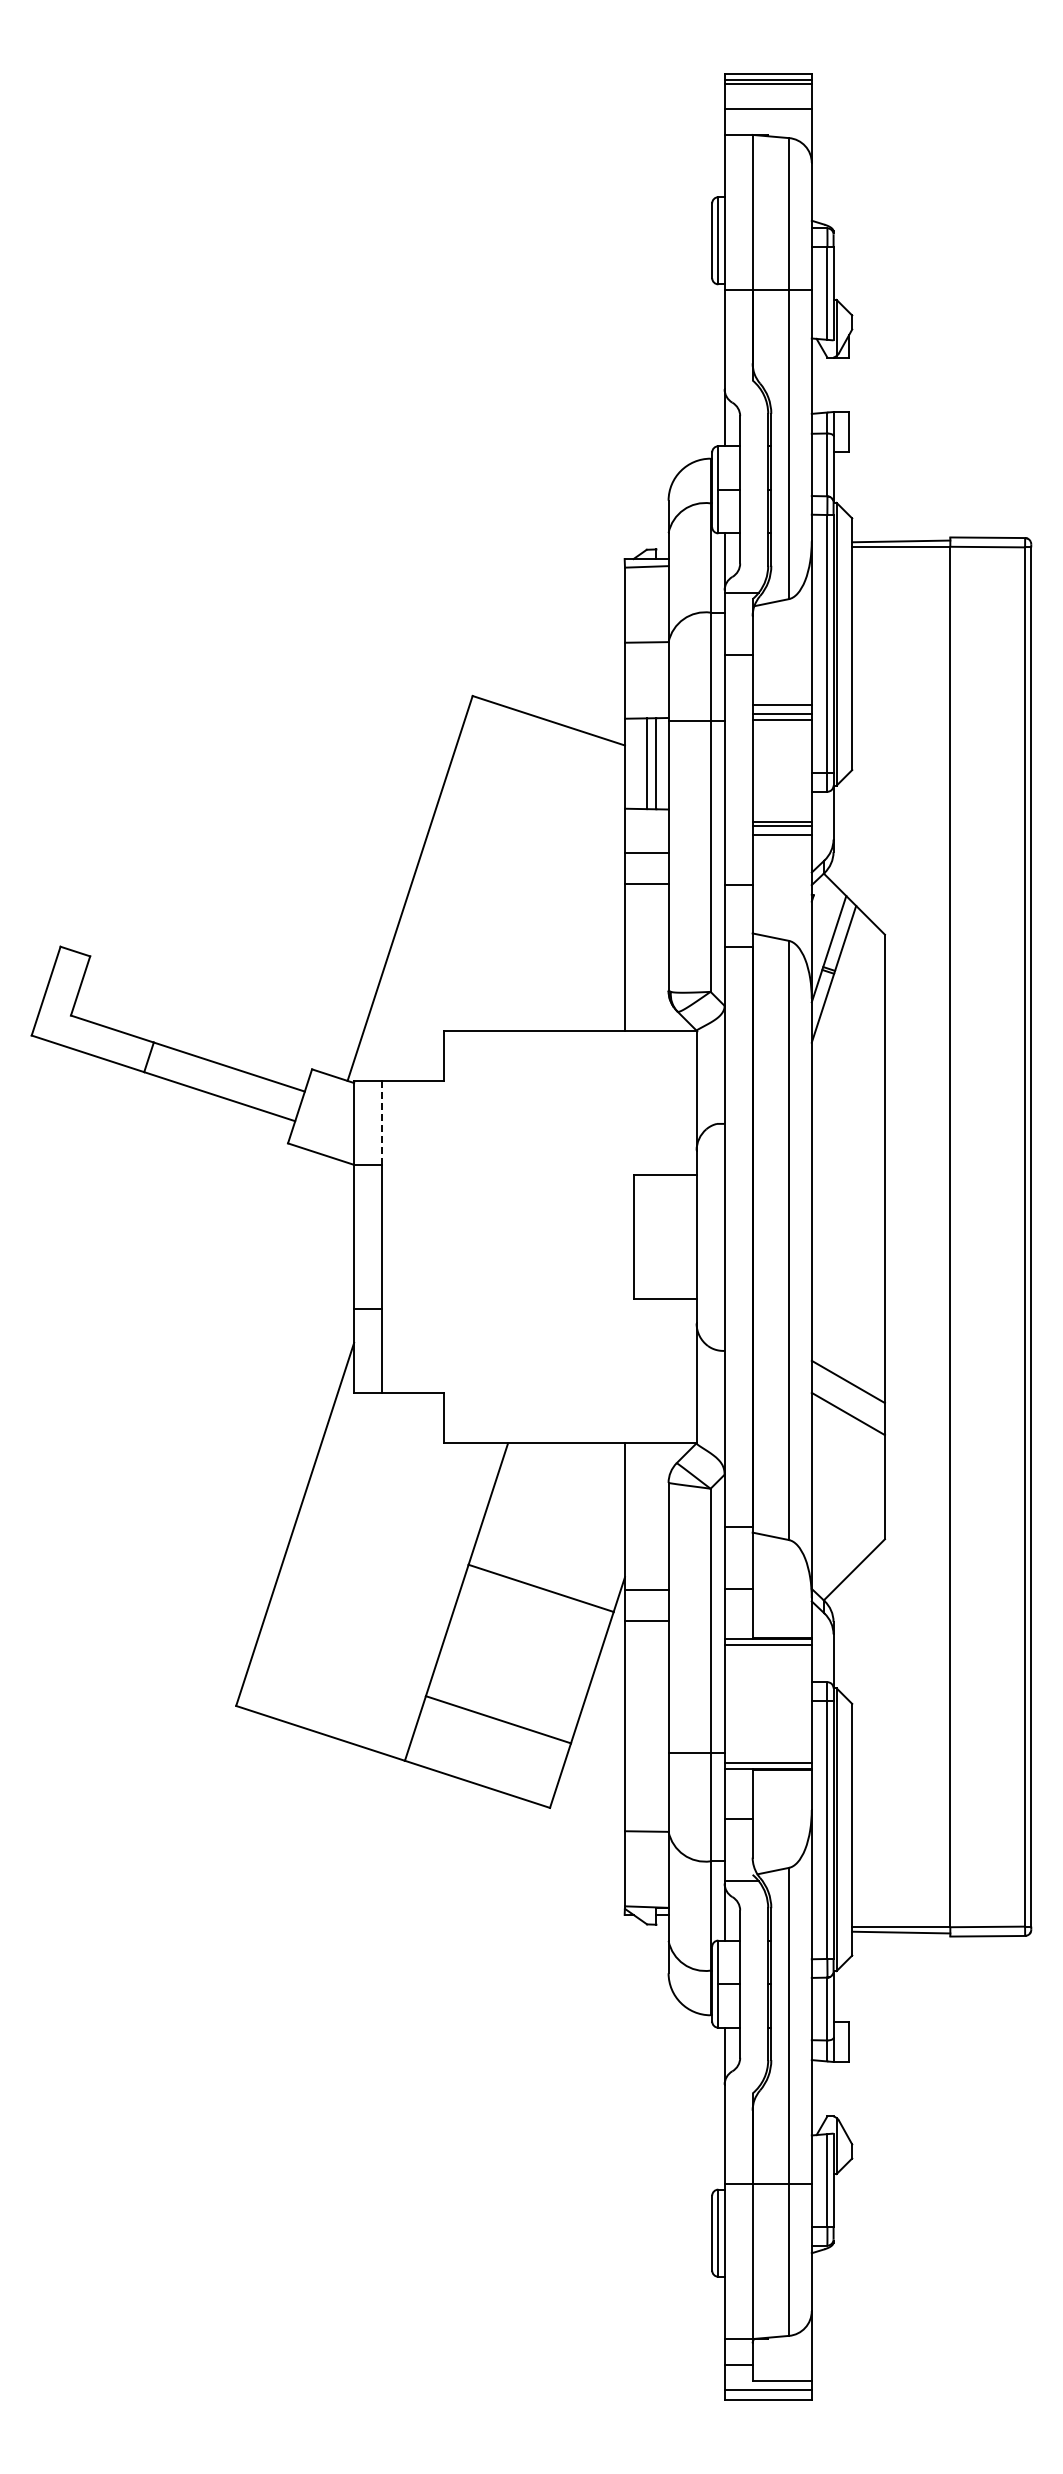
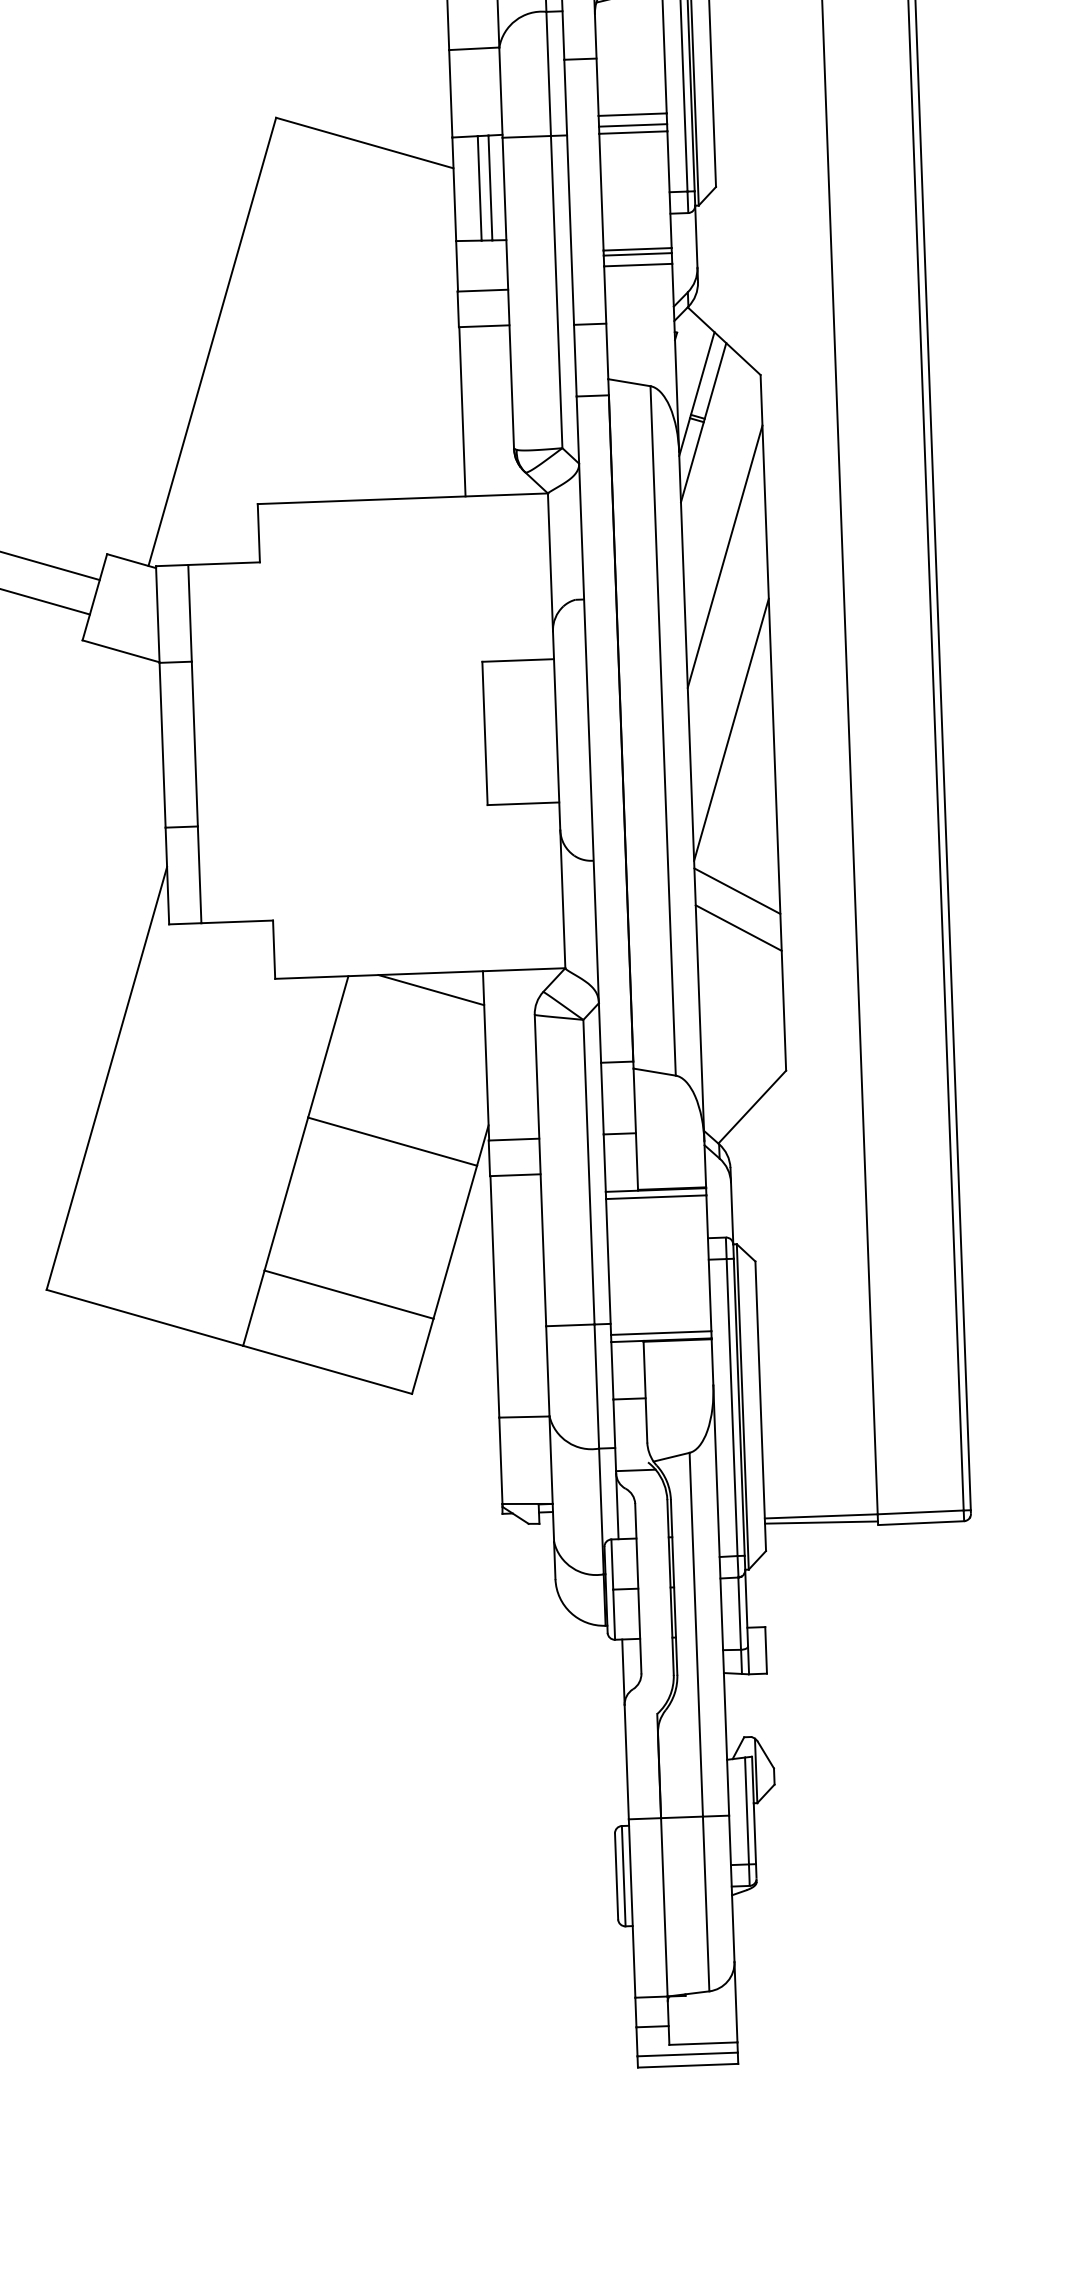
line: (847, 1090) -> (724, 555), added
line: (382, 1123) -> (190, 613), dashed -> solid
line: (847, 1241) -> (730, 729), added
line: (579, 1457) -> (431, 989), added

